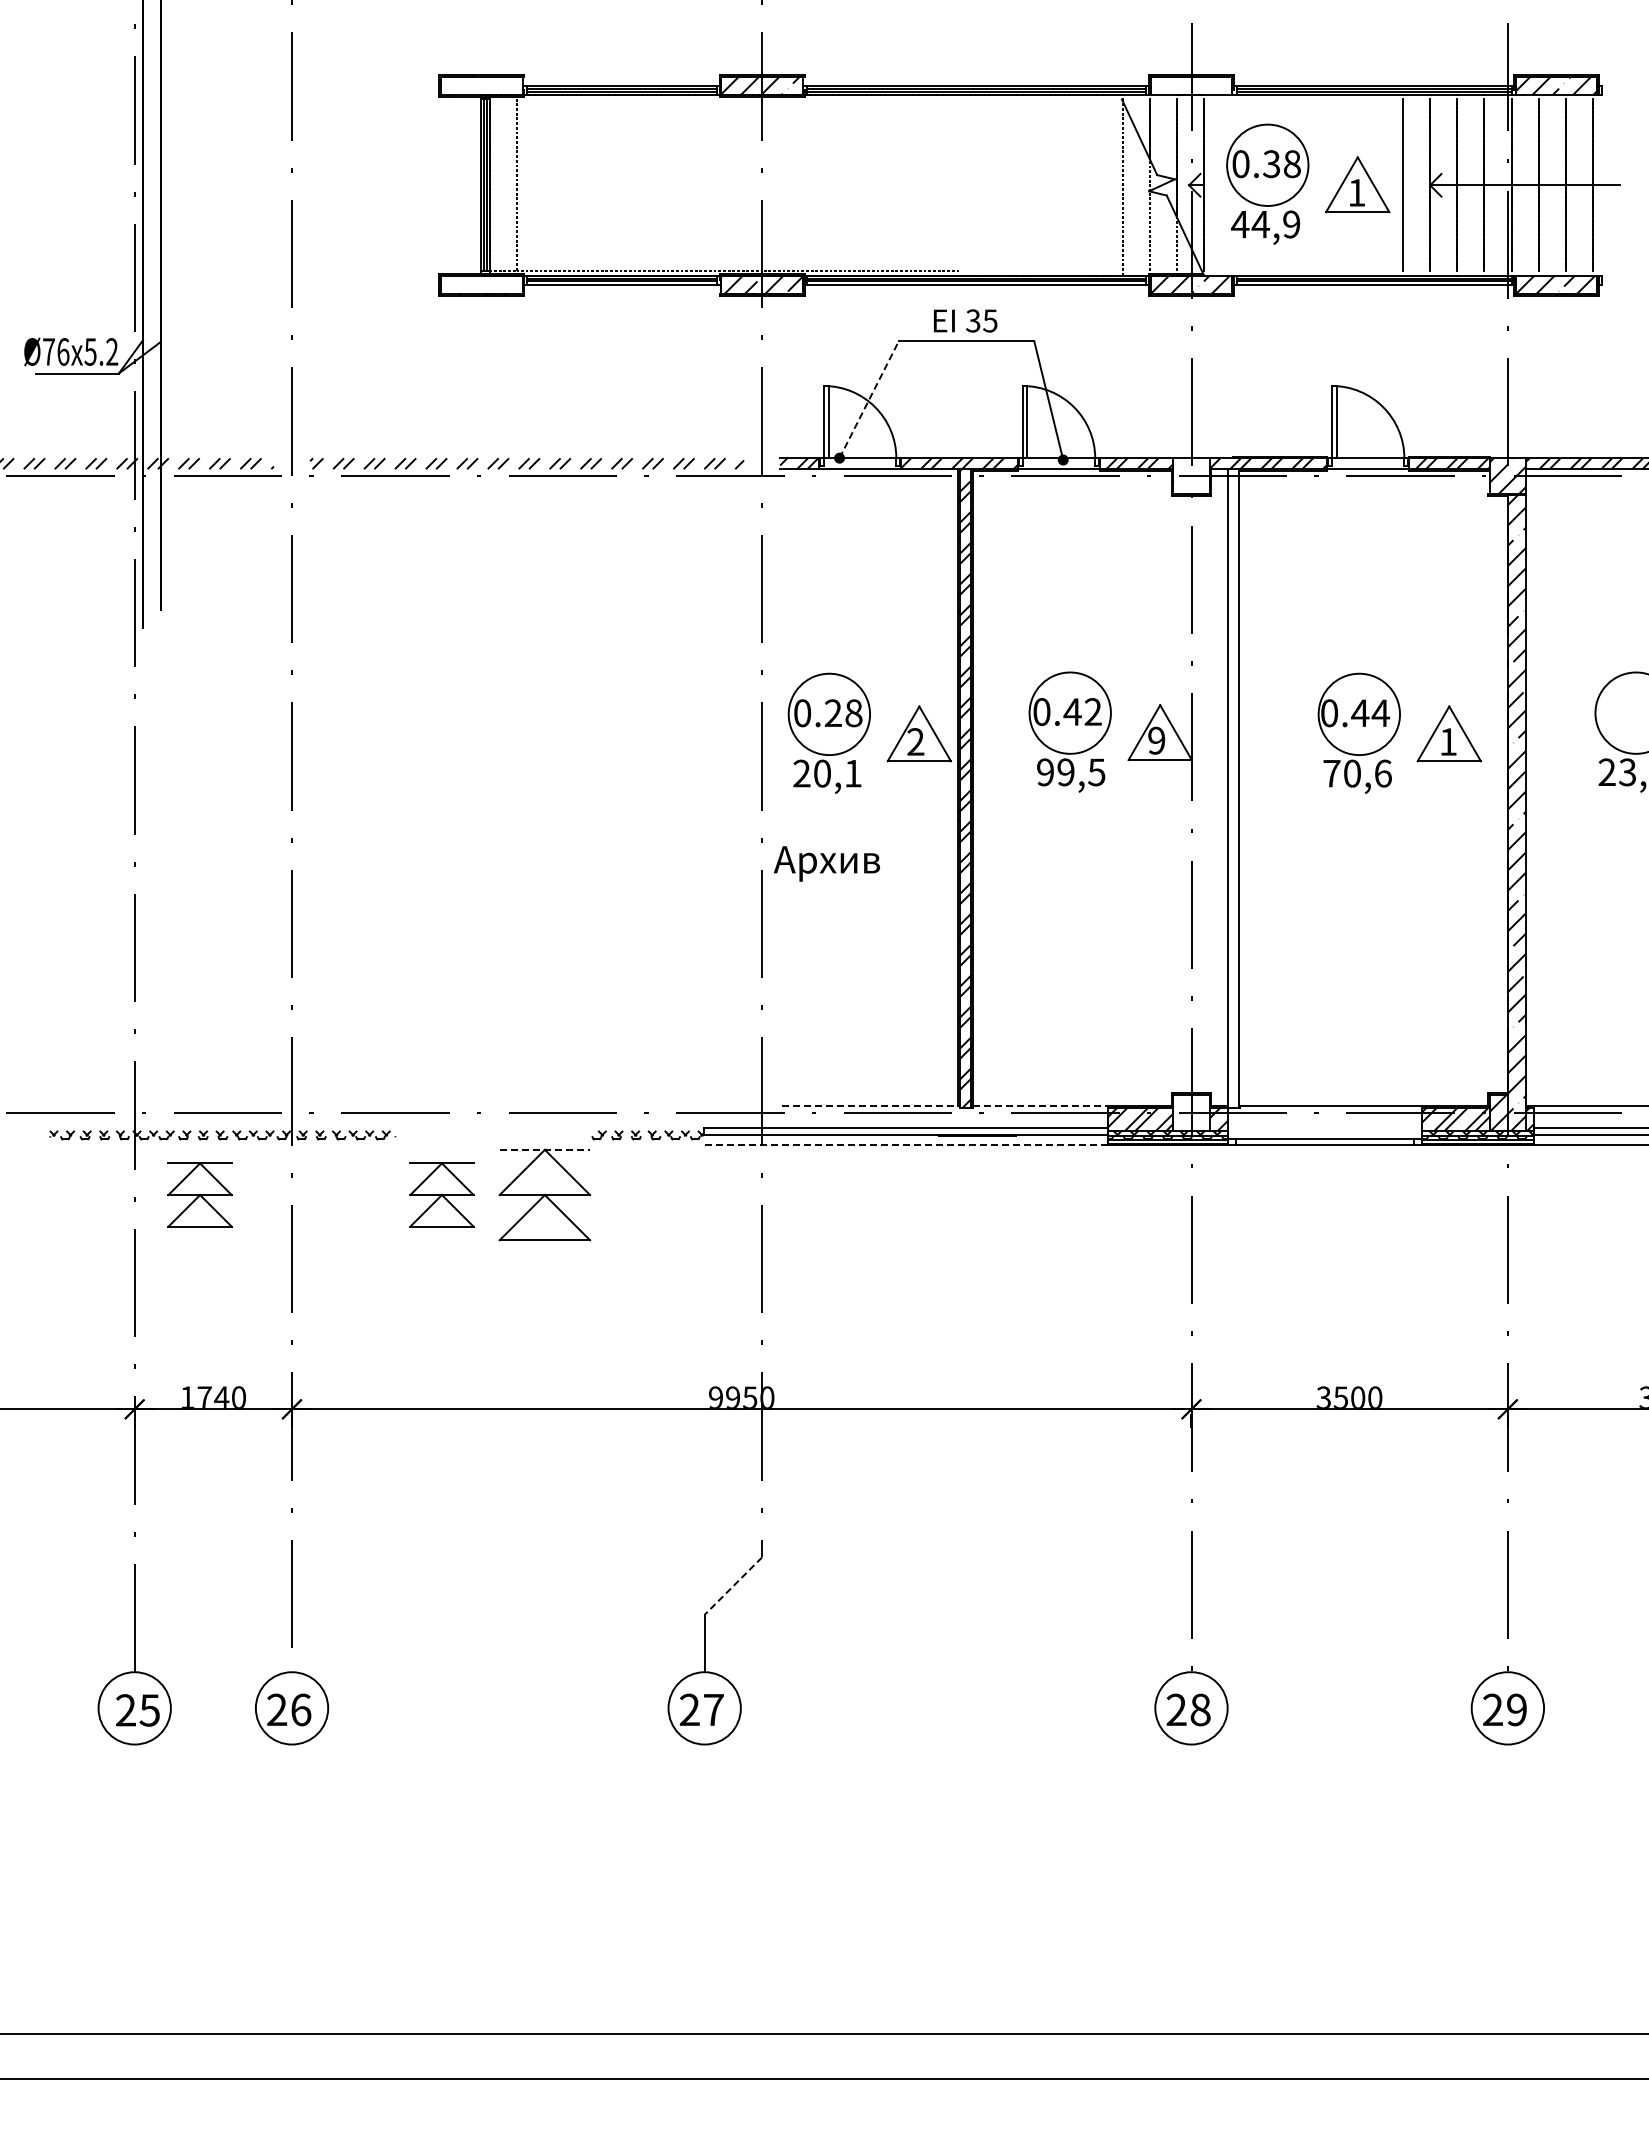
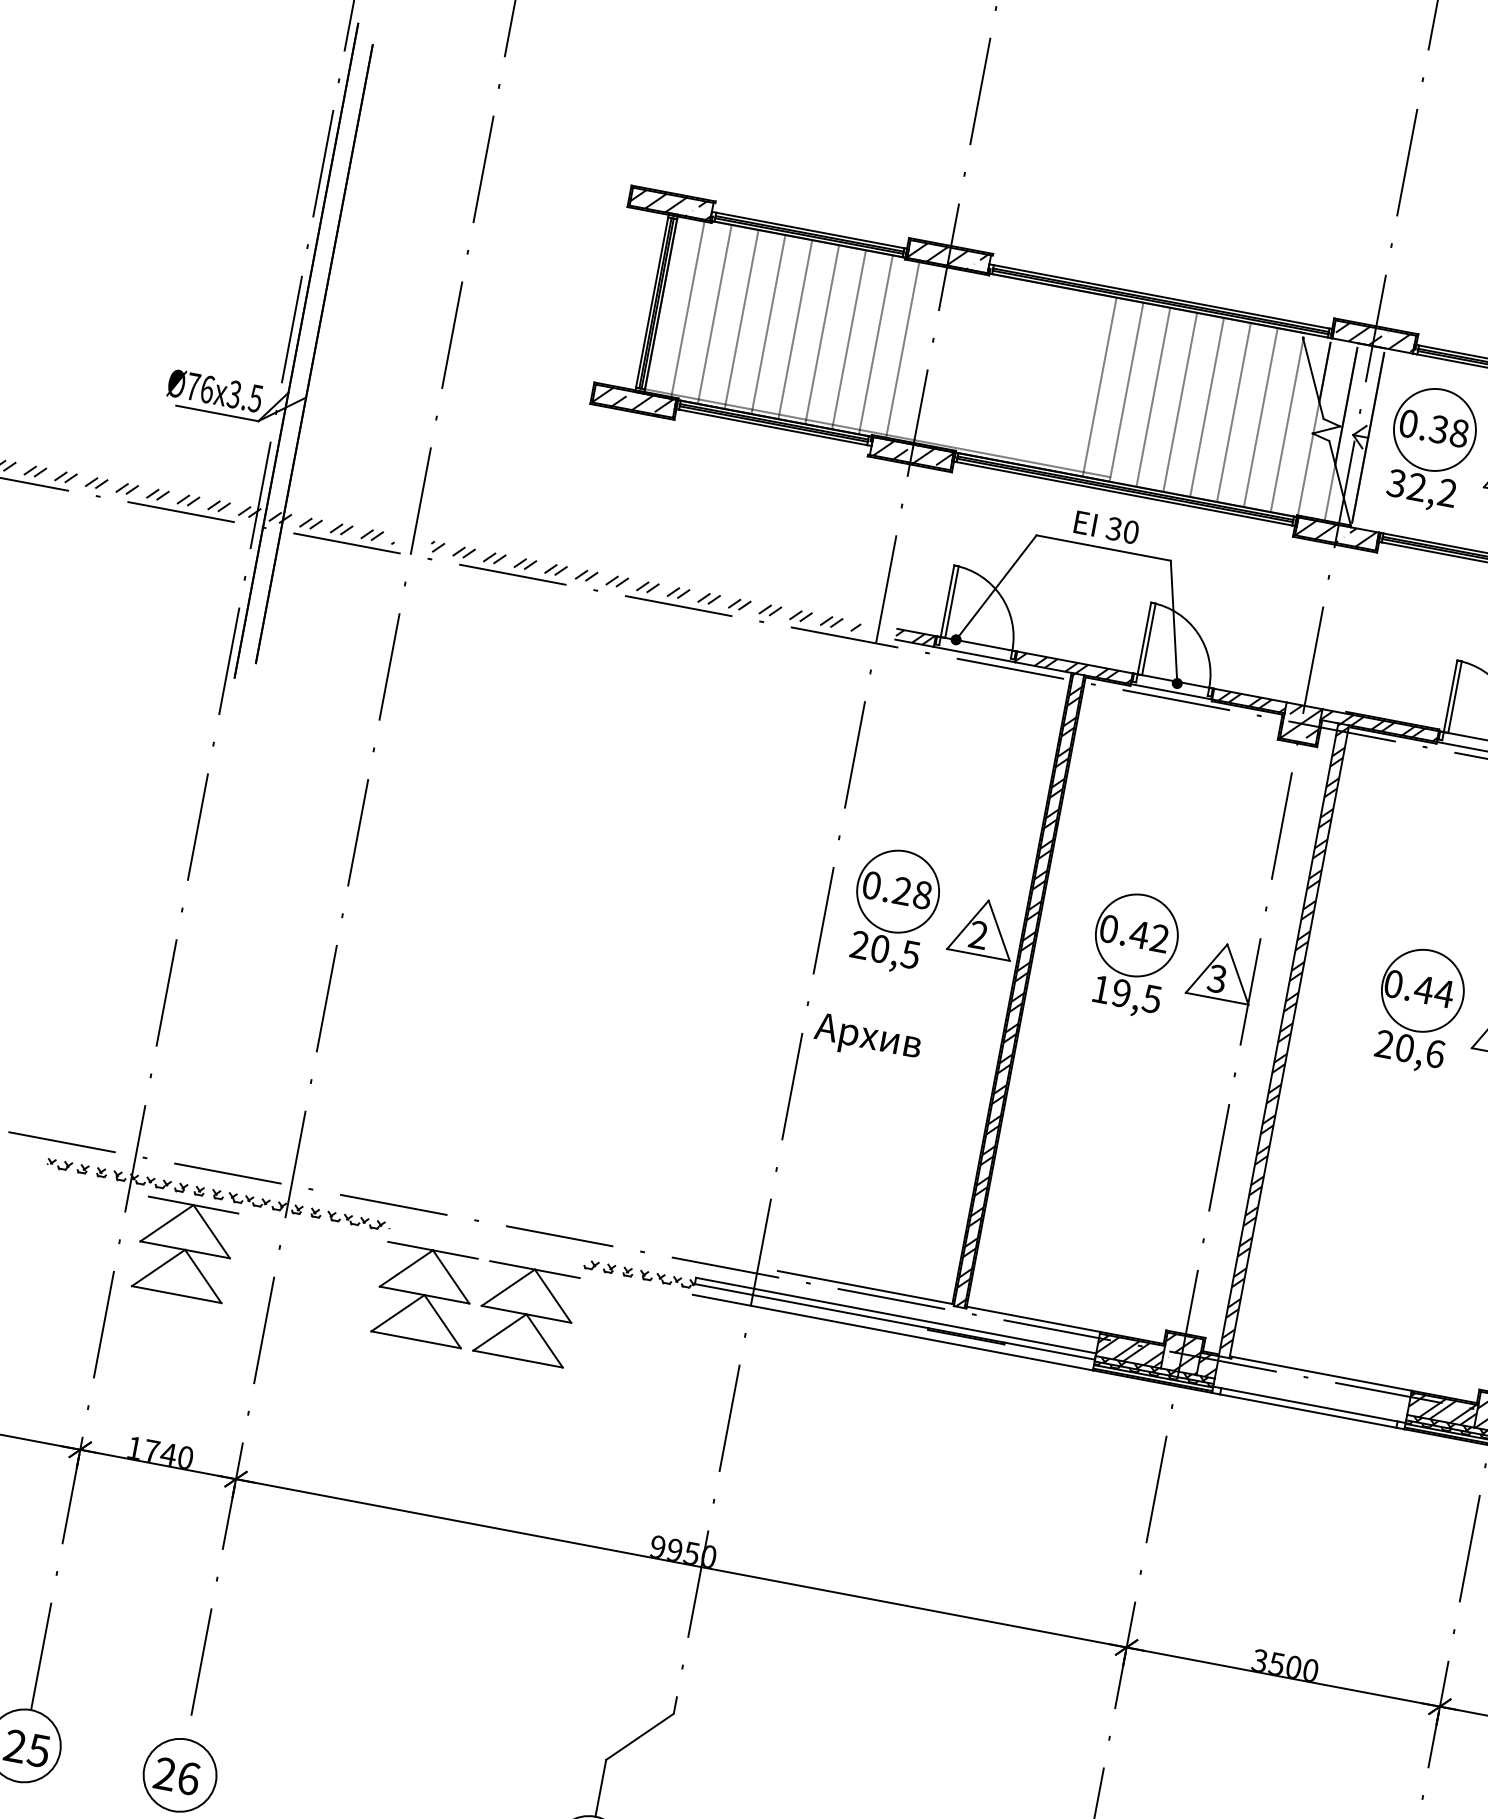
hatch: (481, 85) -> (671, 203), added
hatch: (1192, 85) -> (1375, 336), added
line: (544, 184) -> (715, 313), added
line: (571, 184) -> (741, 318), added
line: (598, 184) -> (768, 323), added
line: (625, 184) -> (795, 328), added
line: (652, 184) -> (822, 333), added
line: (679, 184) -> (848, 338), added
line: (706, 184) -> (875, 343), added
line: (734, 184) -> (903, 349), added
line: (932, 184) -> (1099, 386), added
line: (960, 184) -> (1127, 391), added
line: (987, 184) -> (1153, 396), added
line: (1014, 184) -> (1180, 401), added
line: (1041, 184) -> (1207, 406), added
line: (1068, 184) -> (1234, 411), added
line: (1095, 184) -> (1260, 416), added
text: (1265, 224) -> (1421, 488), 44,9 -> 32,2
hatch: (481, 284) -> (634, 400), added
text: (990, 320) -> (1131, 531), 35 -> 30
text: (101, 351) -> (245, 396), 5.2 -> 3.5
line: (869, 399) -> (996, 587), dashed -> solid
hatch: (1191, 476) -> (1301, 723), added
text: (1156, 740) -> (1217, 978), 9 -> 3
text: (1045, 772) -> (1101, 989), 99,5 -> 19,5
text: (852, 773) -> (909, 954), 20,1 -> 20,5
text: (1331, 773) -> (1384, 1044), 70,6 -> 20,6
hatch: (1232, 784) -> (1284, 1036), added
line: (870, 1106) -> (865, 1287), dashed -> solid
line: (1040, 1106) -> (1033, 1319), dashed -> solid
hatch: (1191, 1112) -> (1182, 1353), added
line: (905, 1145) -> (892, 1332), dashed -> solid
line: (545, 1149) -> (535, 1269), dashed -> solid
part: (199, 1194) -> (184, 1249), size x1.43
part: (441, 1194) -> (424, 1294), size x1.43
line: (733, 1586) -> (640, 1737), dashed -> solid

